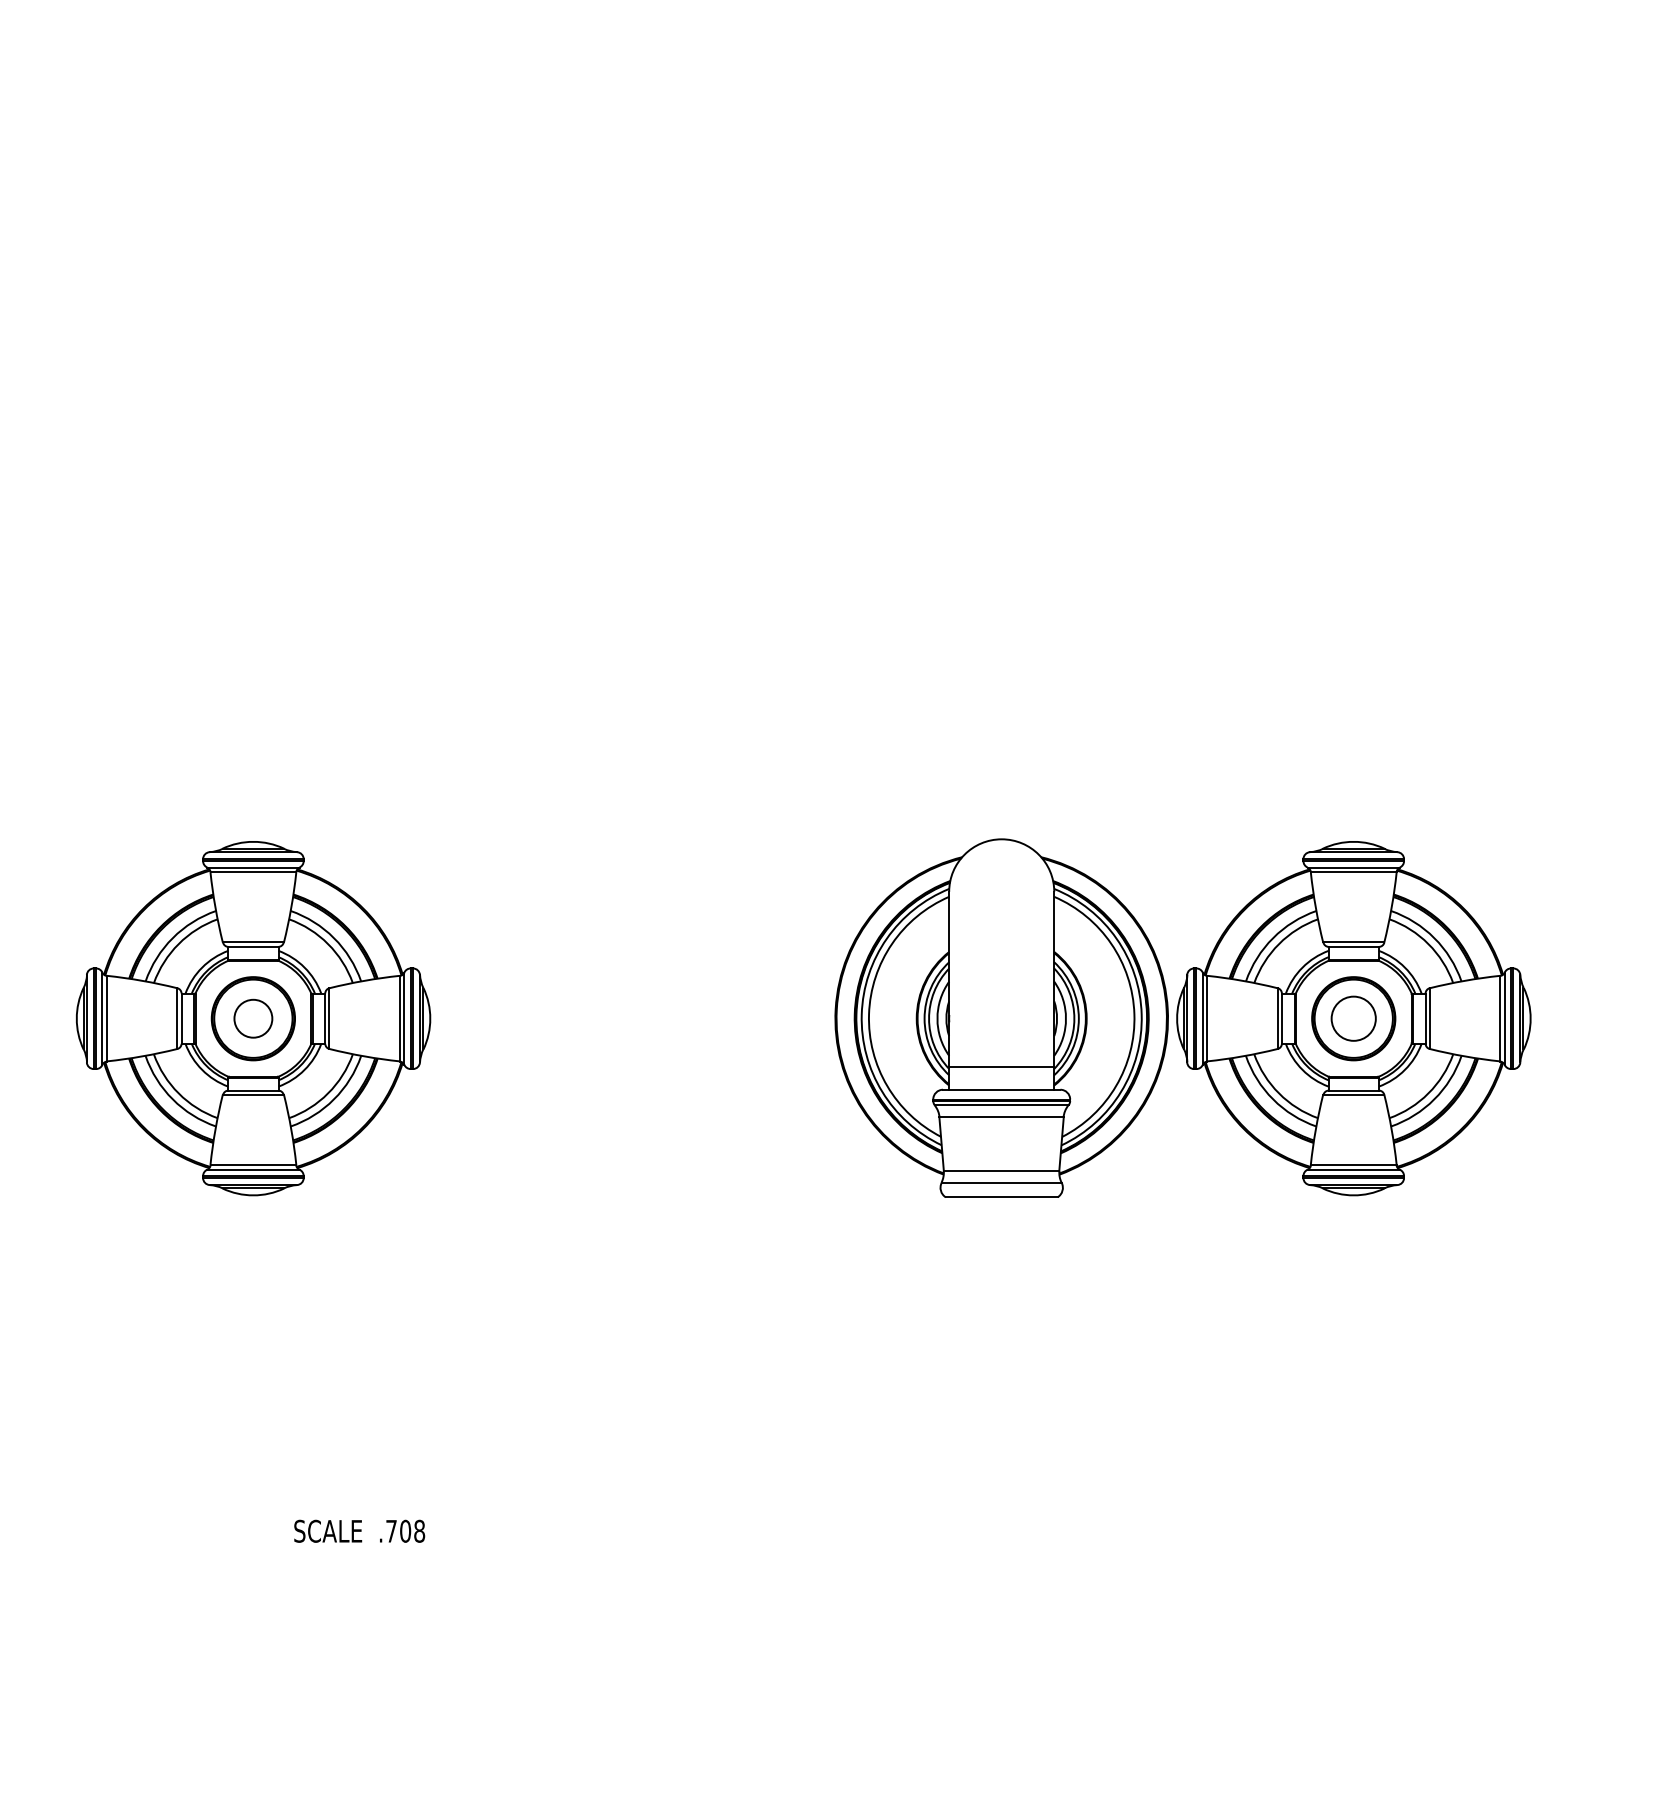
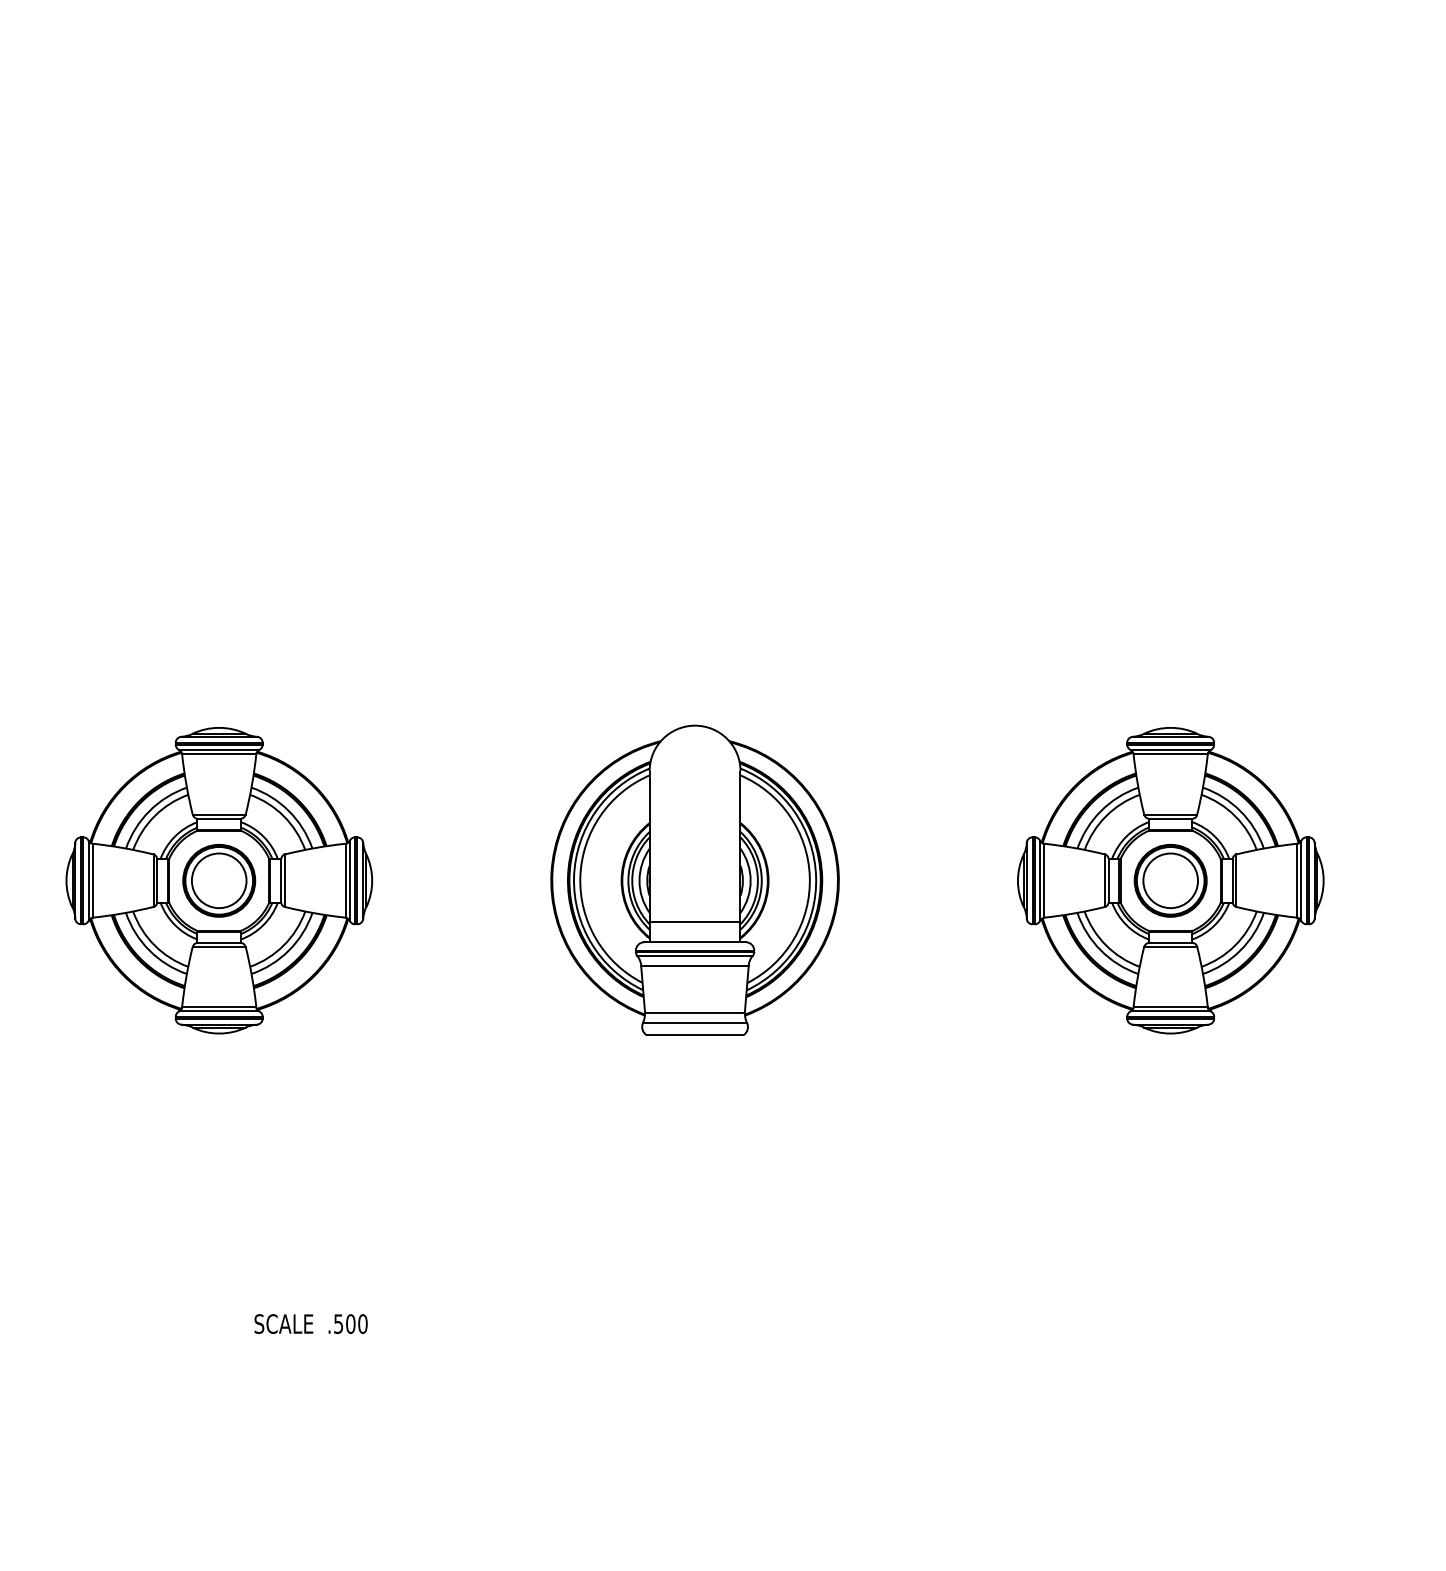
part: (1001, 1017) -> (694, 879), moved
circle: (252, 1018) -> (218, 880), size x1.67
circle: (1353, 1018) -> (1170, 880), size x1.43
text: (405, 1531) -> (350, 1324), .708 -> .500

